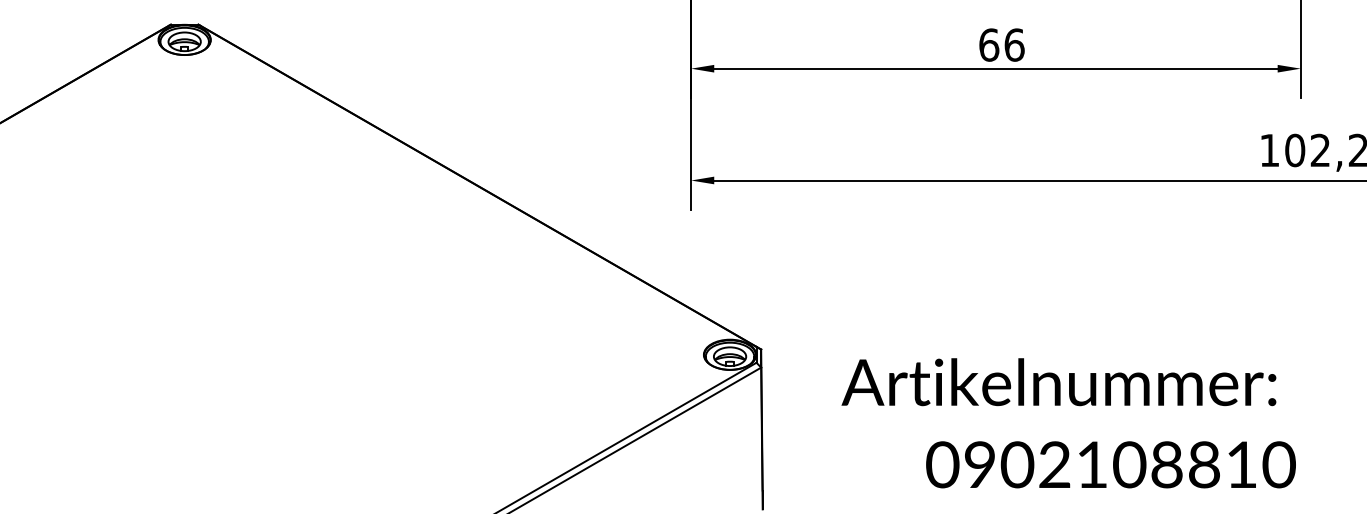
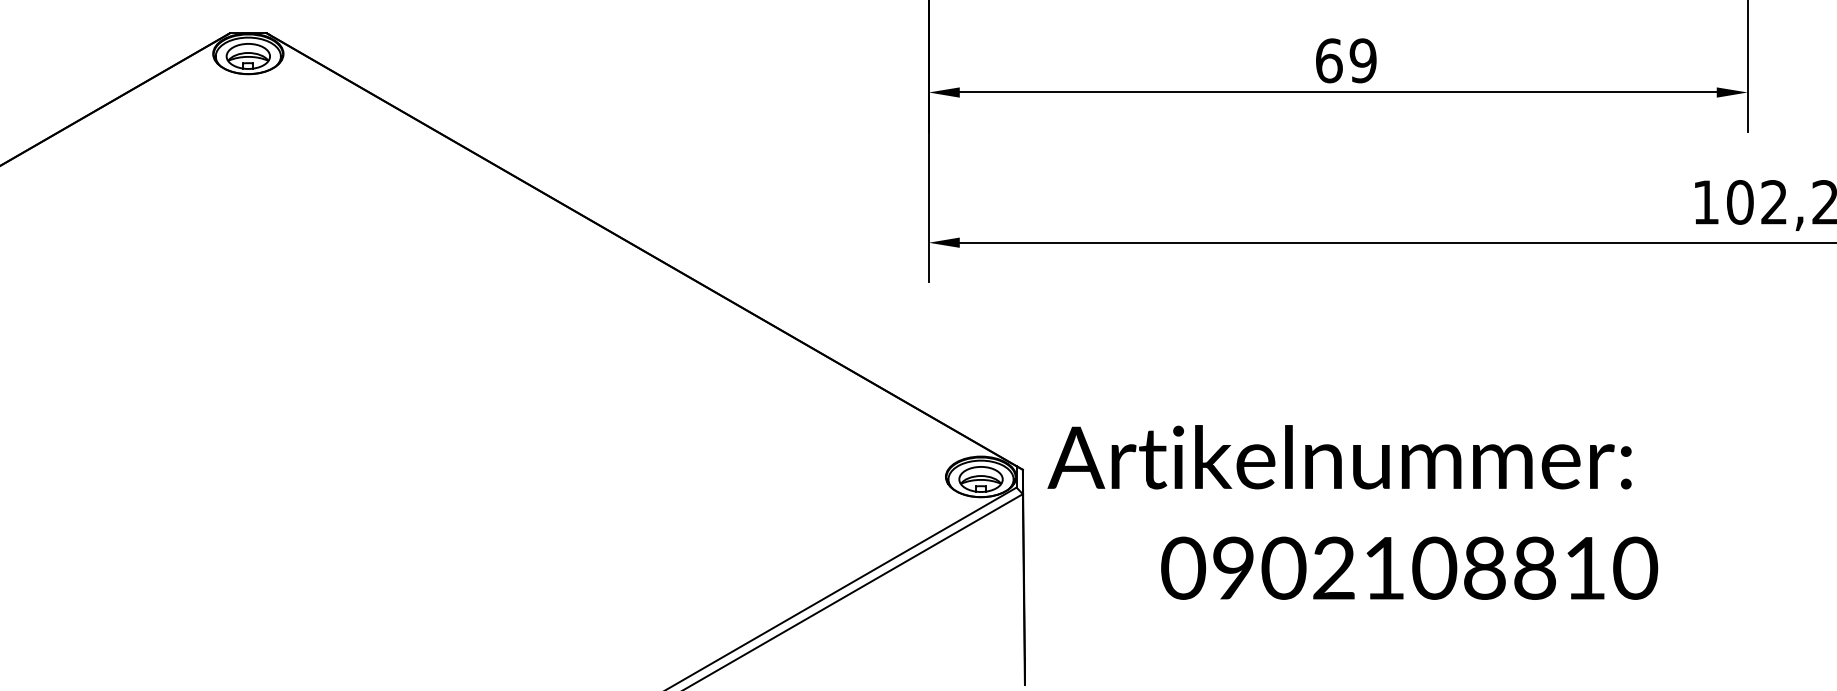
text: (1014, 44) -> (1363, 60), 66 -> 69
text: (1068, 423) -> (1352, 512), moved

